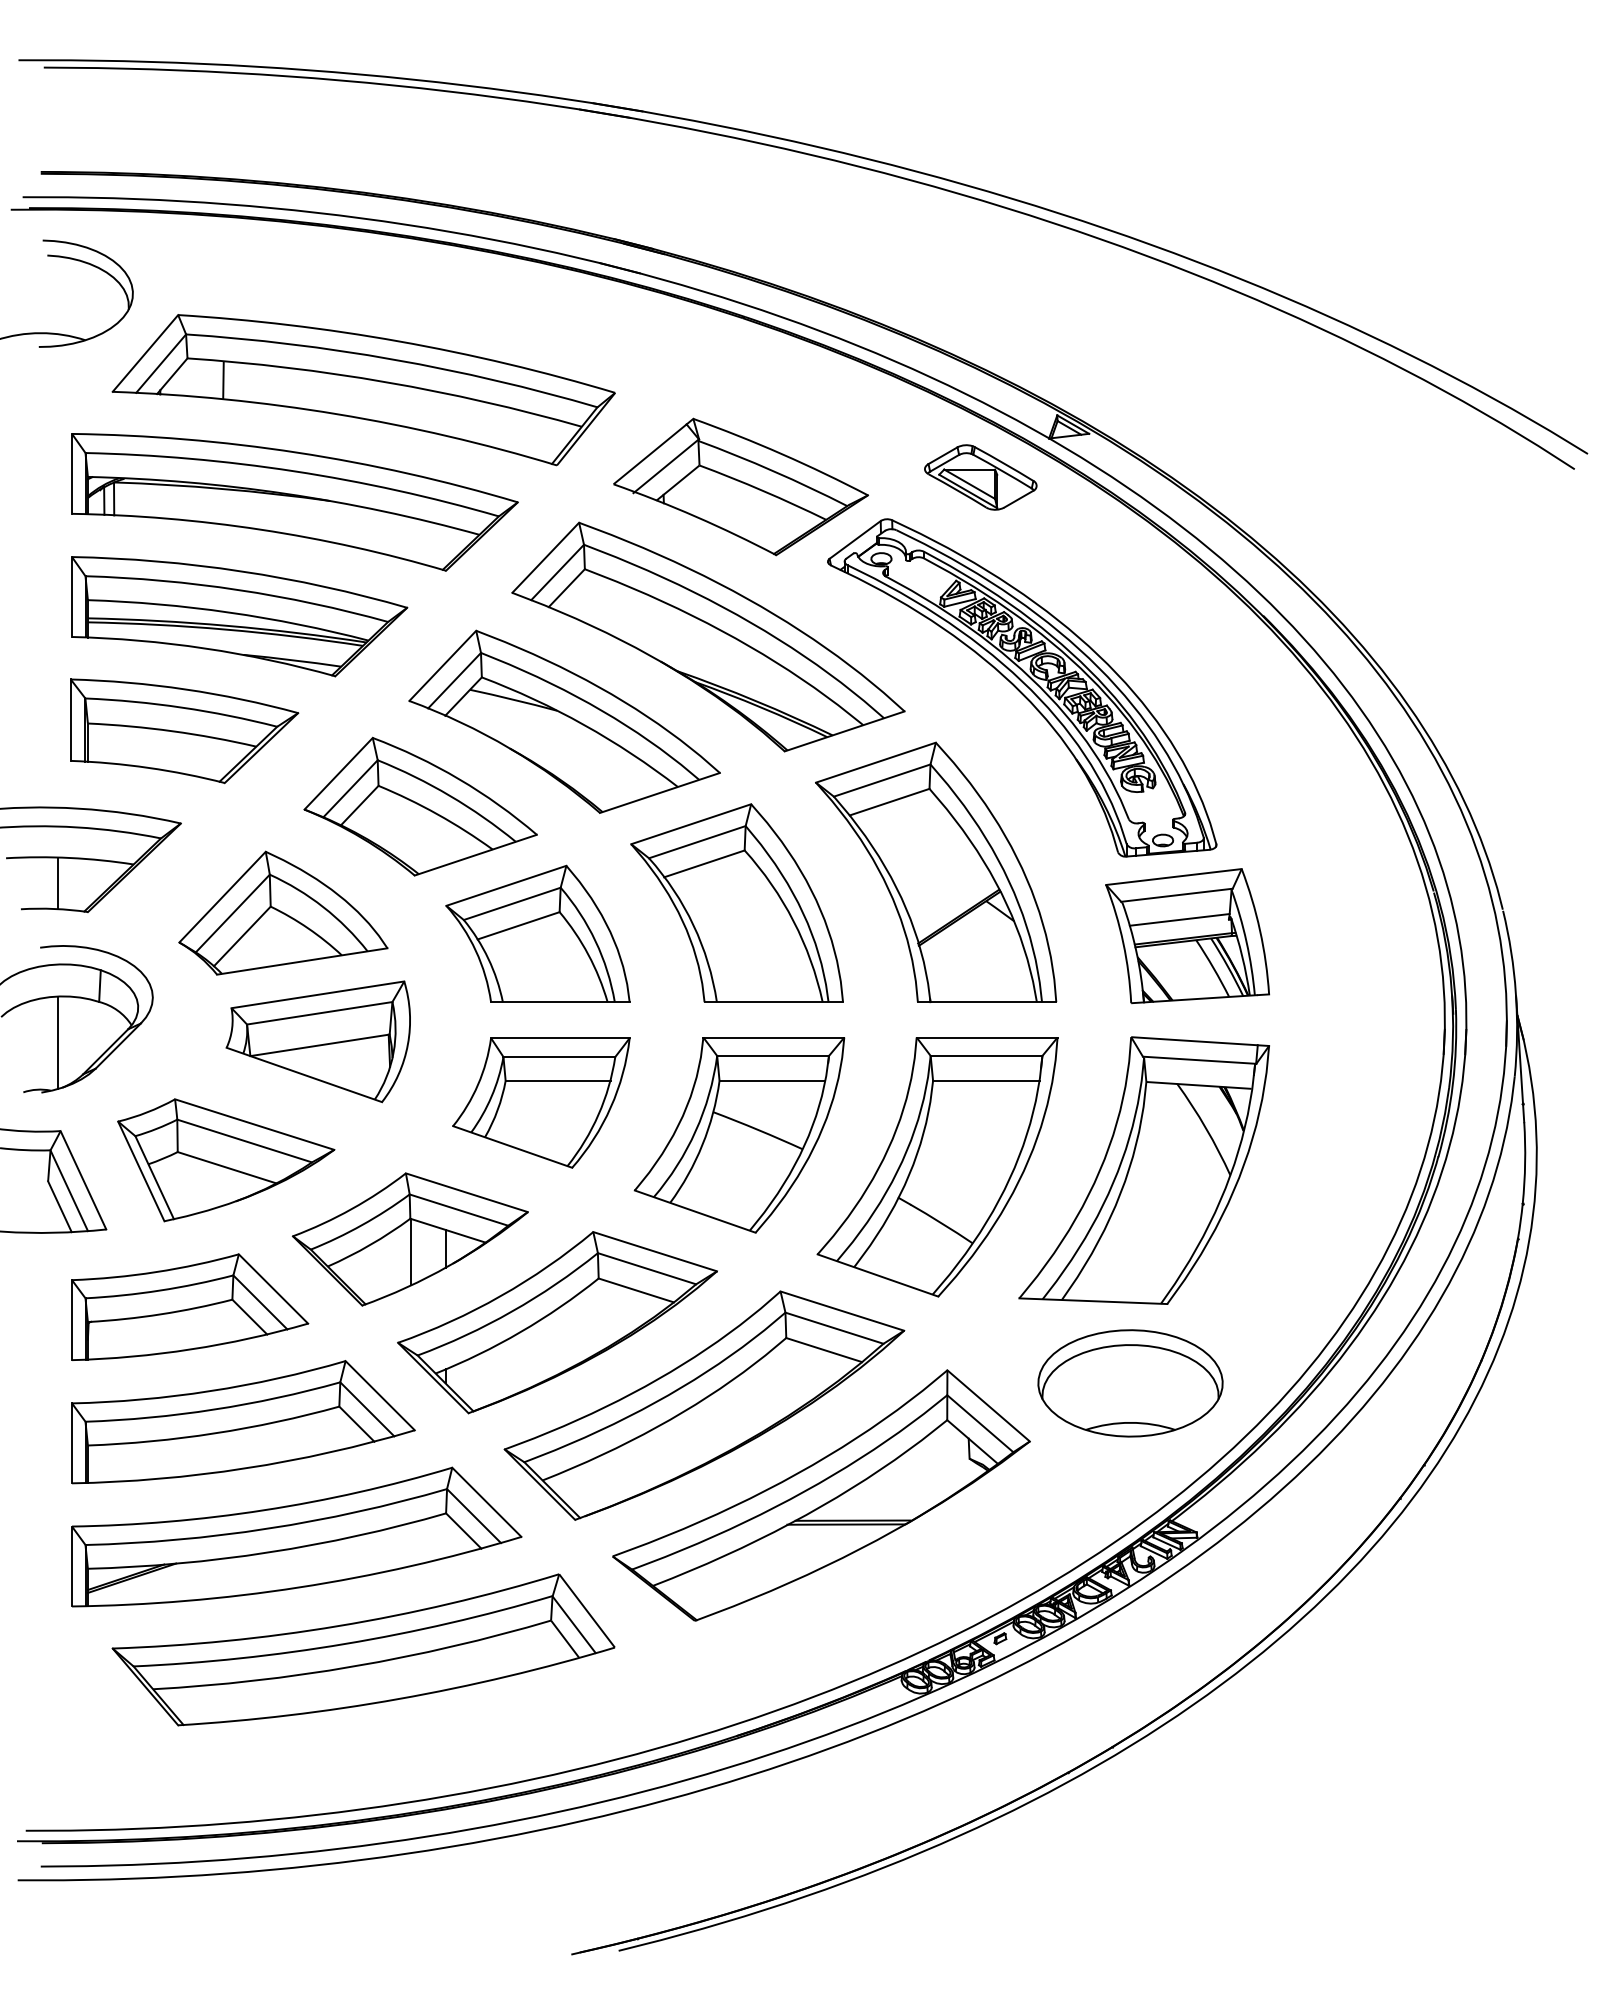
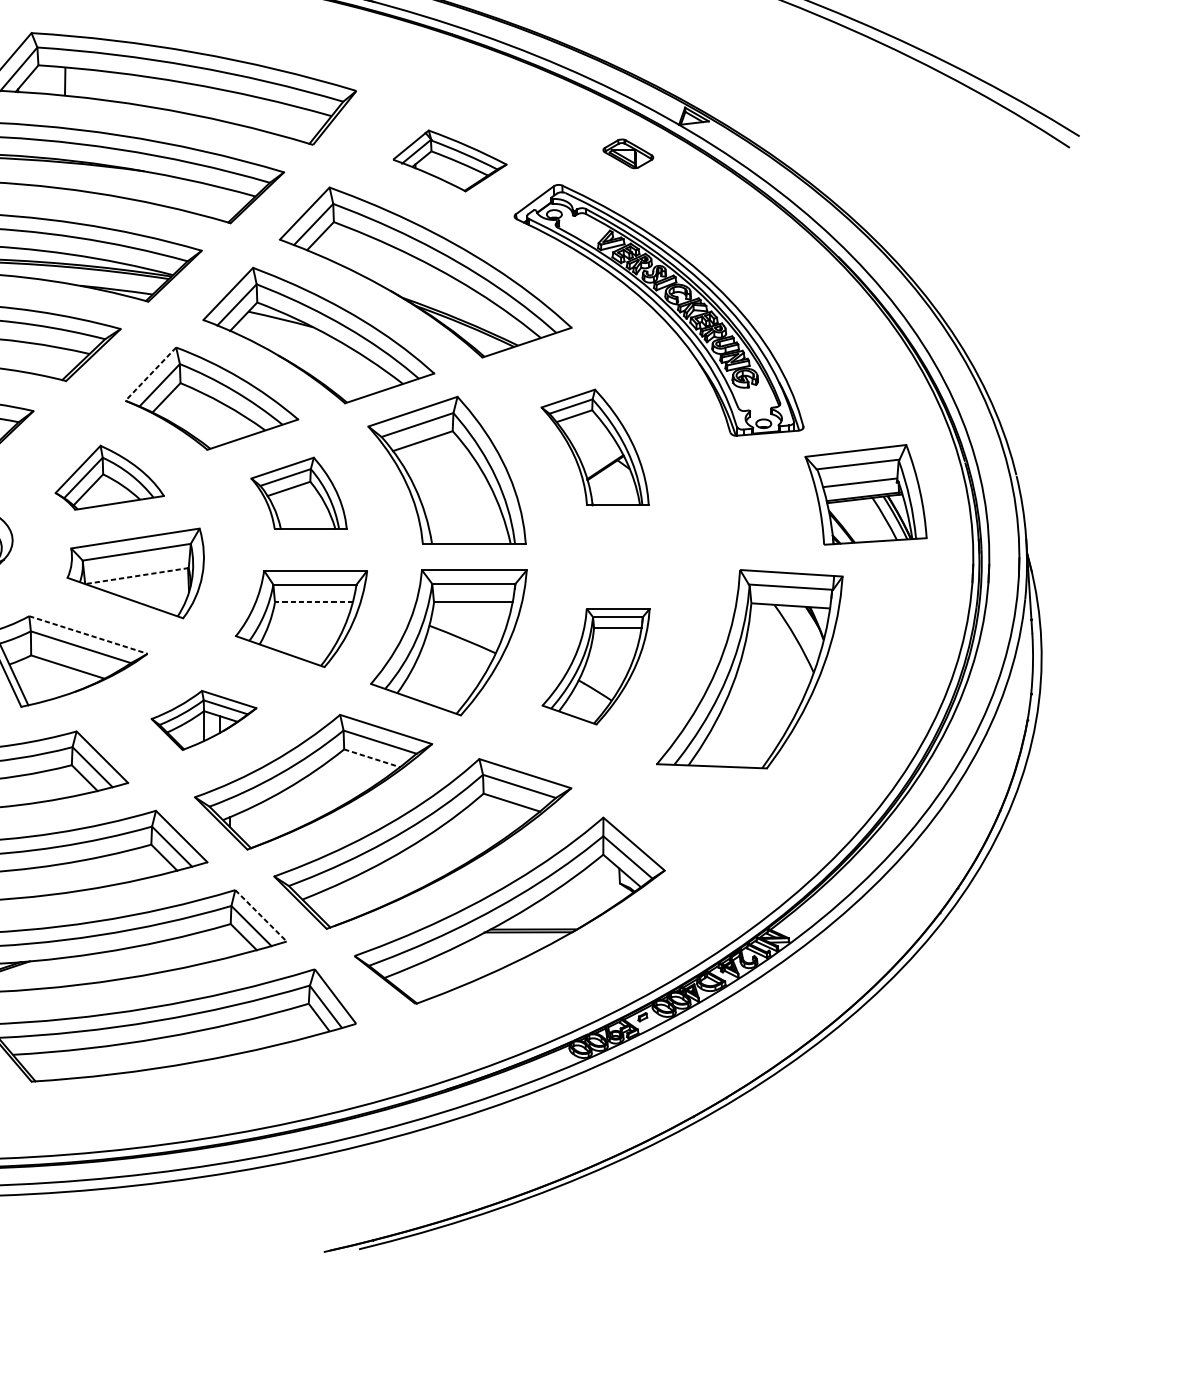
part: (980, 477) -> (628, 153), size x0.6
part: (740, 486) -> (449, 160), size x0.6
line: (338, 774) -> (150, 374), solid -> dashed
part: (936, 872) -> (595, 447), size x0.6
part: (283, 912) -> (109, 477), size x0.7
part: (537, 933) -> (298, 492), size x0.7
part: (1187, 936) -> (865, 495), moved
line: (319, 1045) -> (136, 576), solid -> dashed
line: (557, 1080) -> (313, 602), solid -> dashed
line: (254, 1124) -> (88, 634), solid -> dashed
part: (937, 1167) -> (596, 666), size x0.6
part: (409, 1239) -> (203, 720), size x0.6
line: (636, 1290) -> (372, 758), solid -> dashed
part: (1130, 1383) -> (739, 827), removed
line: (486, 1502) -> (260, 915), solid -> dashed

